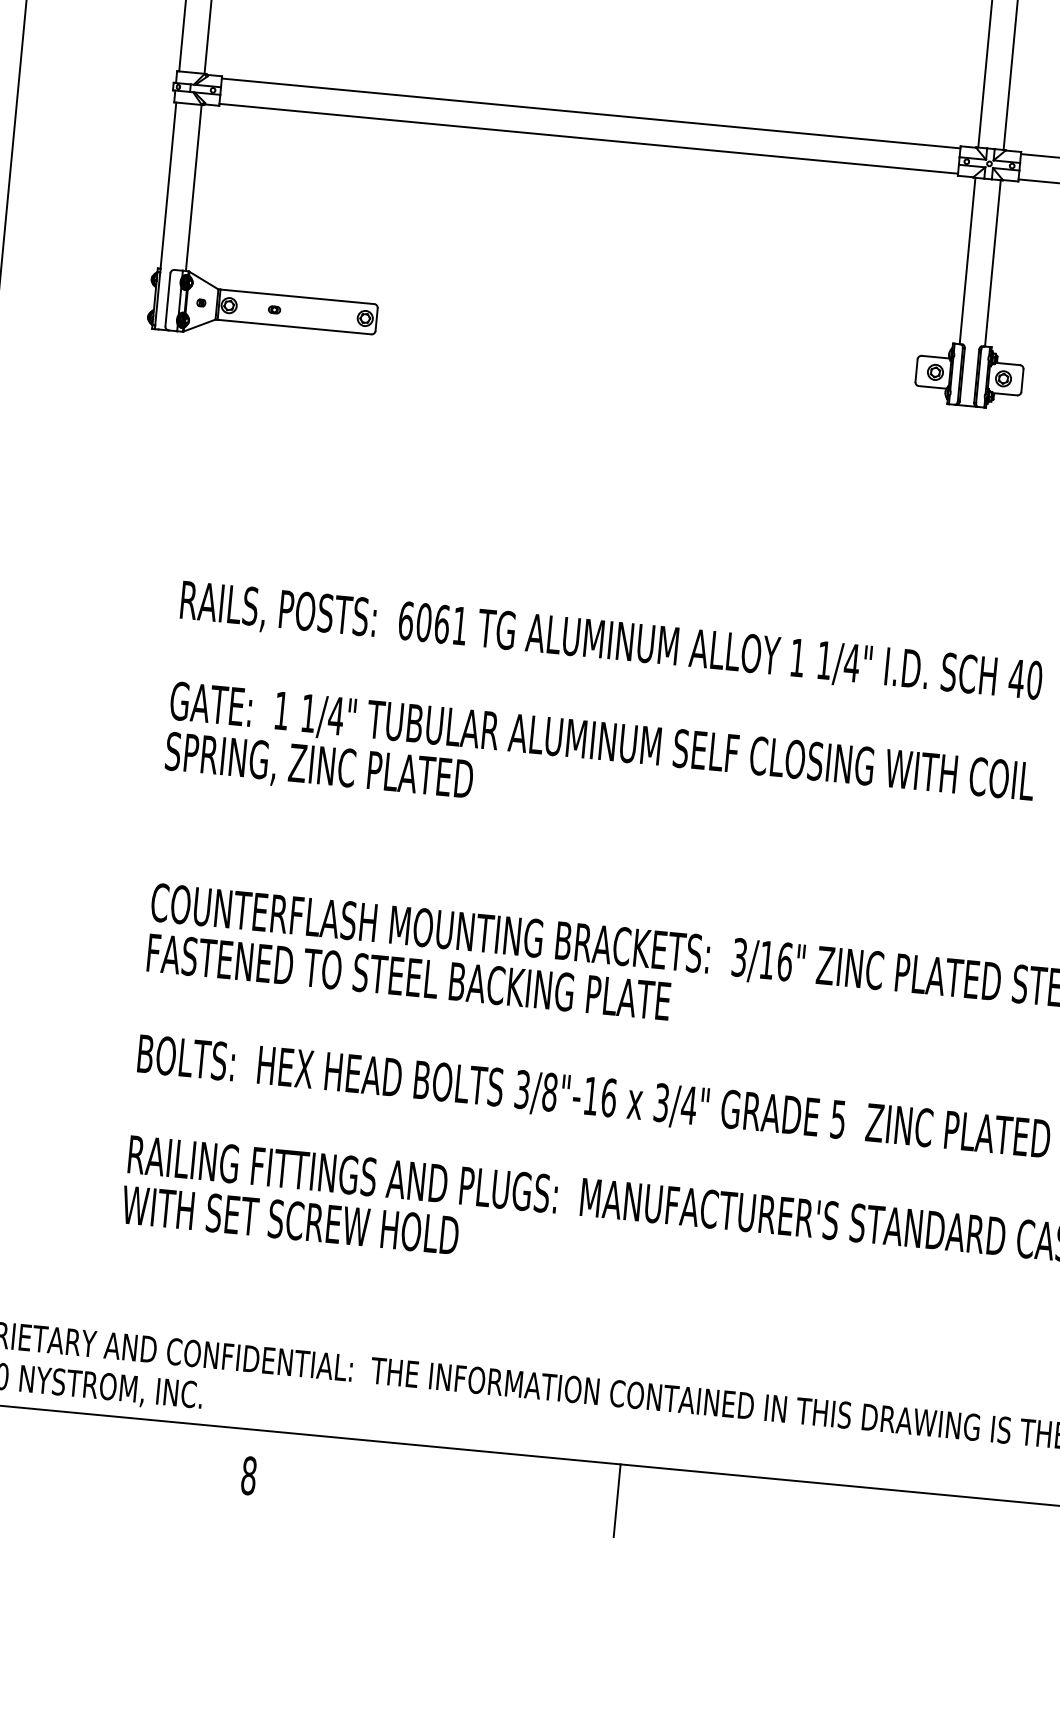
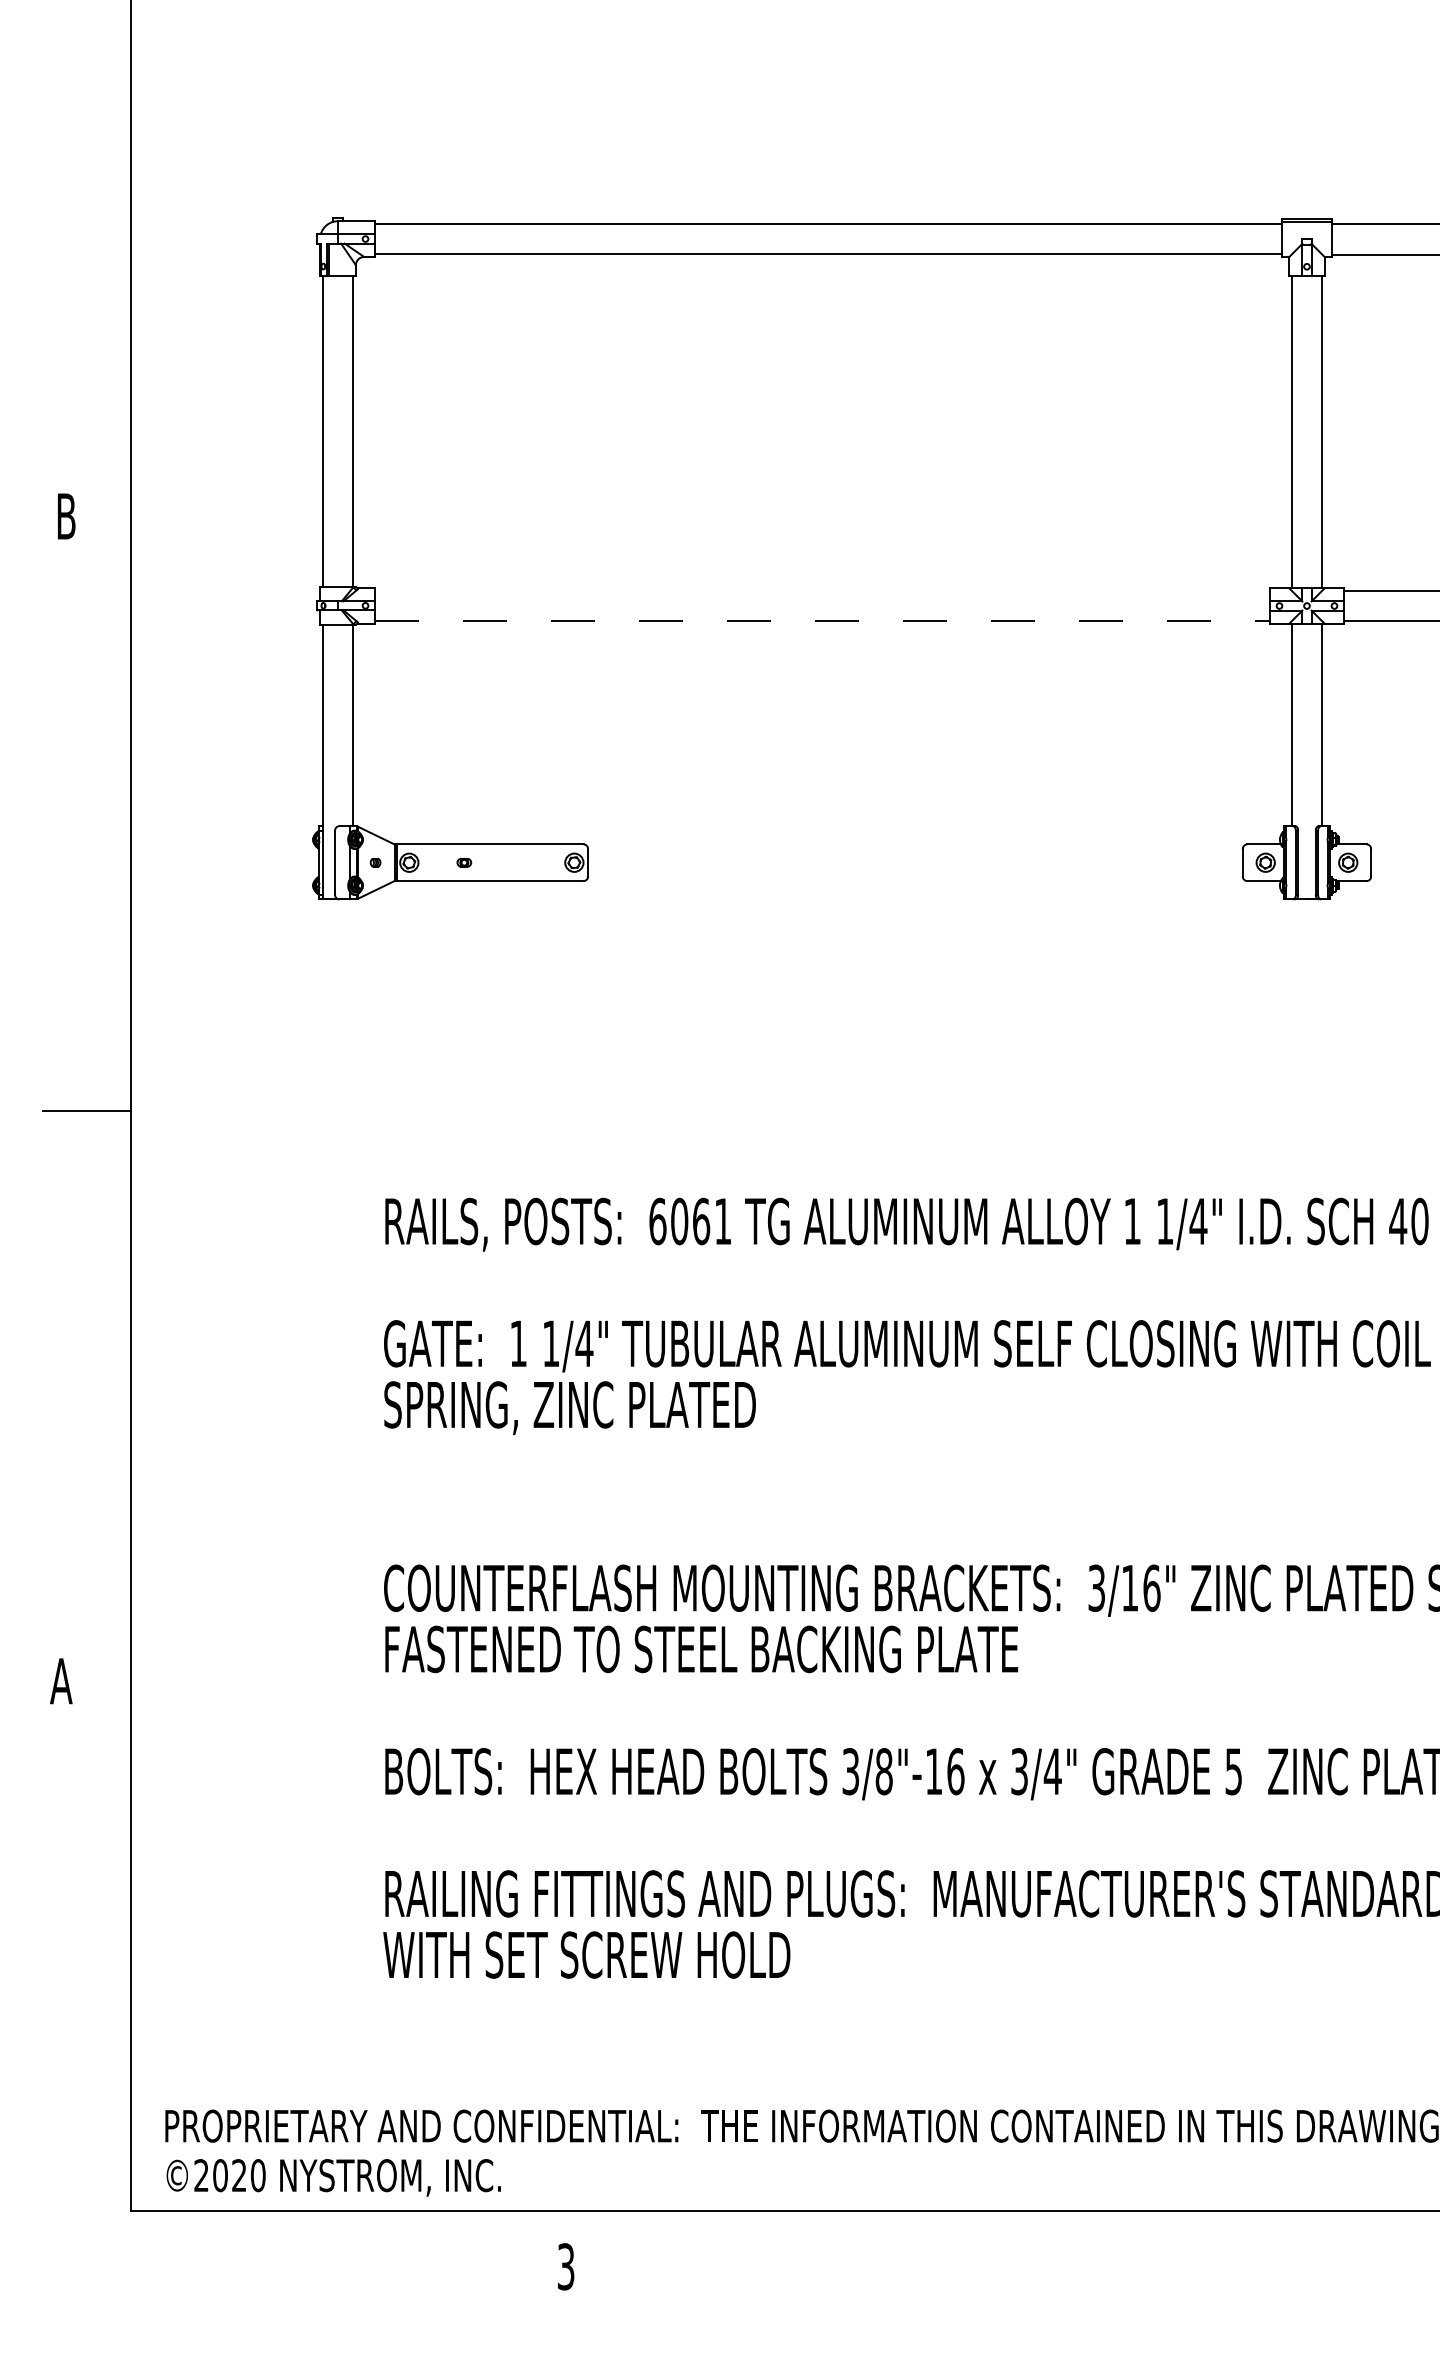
line: (591, 113) -> (822, 590), removed
line: (588, 138) -> (822, 621), solid -> dashed
text: (248, 1475) -> (565, 2266), 8 -> 3
line: (617, 1500) -> (1011, 2254), removed

